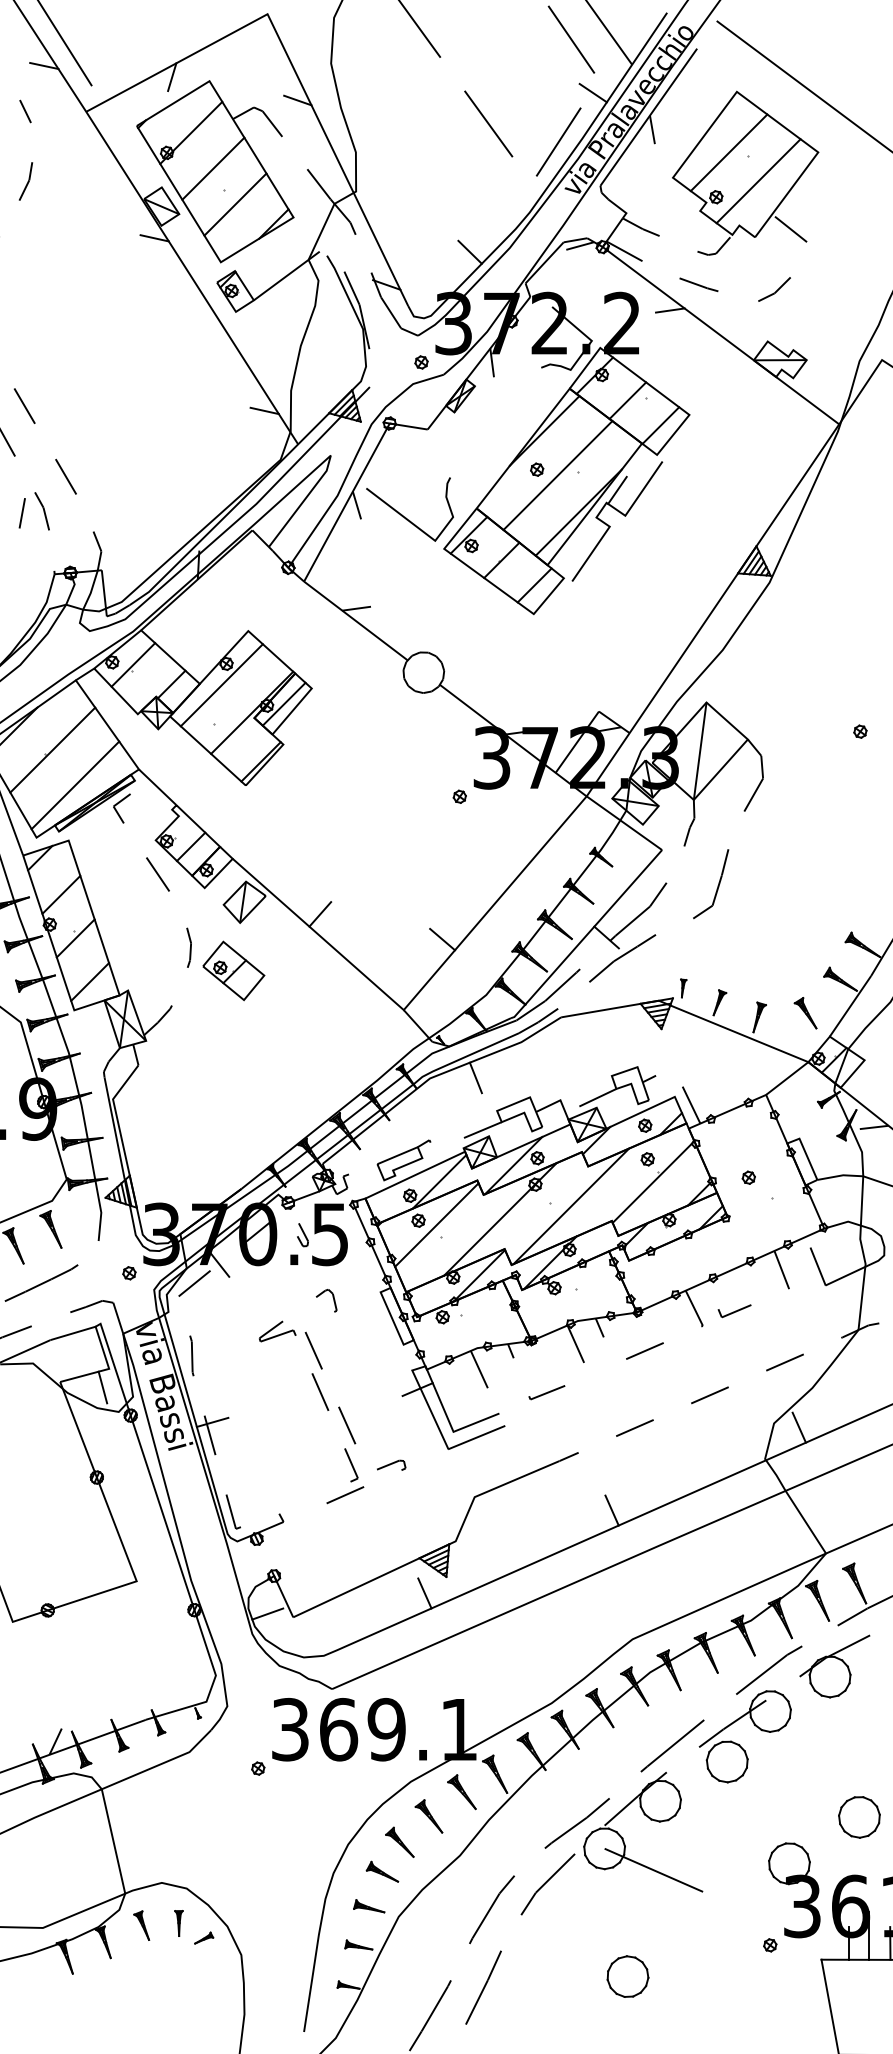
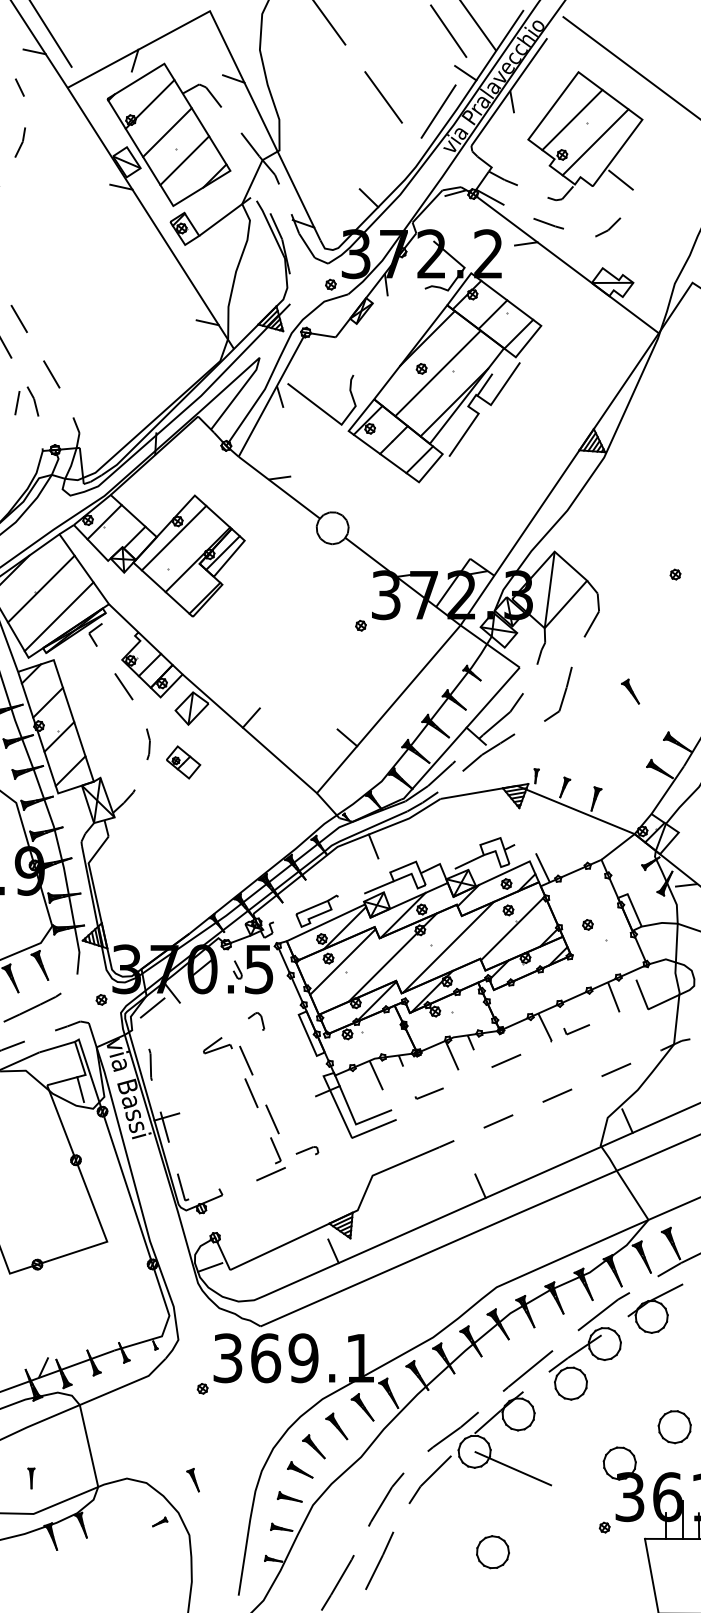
part: (233, 970) -> (183, 762), size x0.7
part: (805, 1012) -> (630, 691), moved
part: (179, 1923) -> (31, 1478), moved
part: (140, 1926) -> (192, 1480), moved

